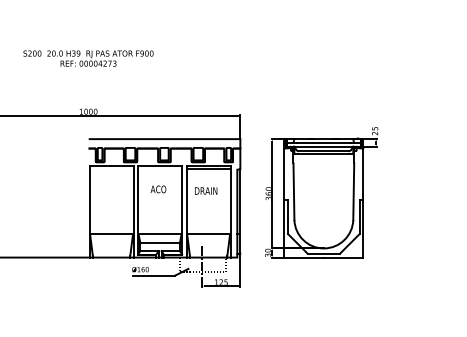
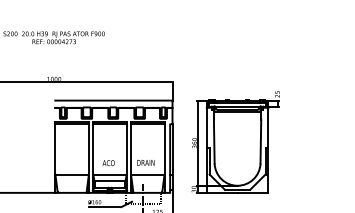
line: (111, 169) -> (72, 124), added
line: (159, 169) -> (109, 124), added
text: (158, 189) -> (108, 163), moved
text: (206, 190) -> (146, 162), moved

